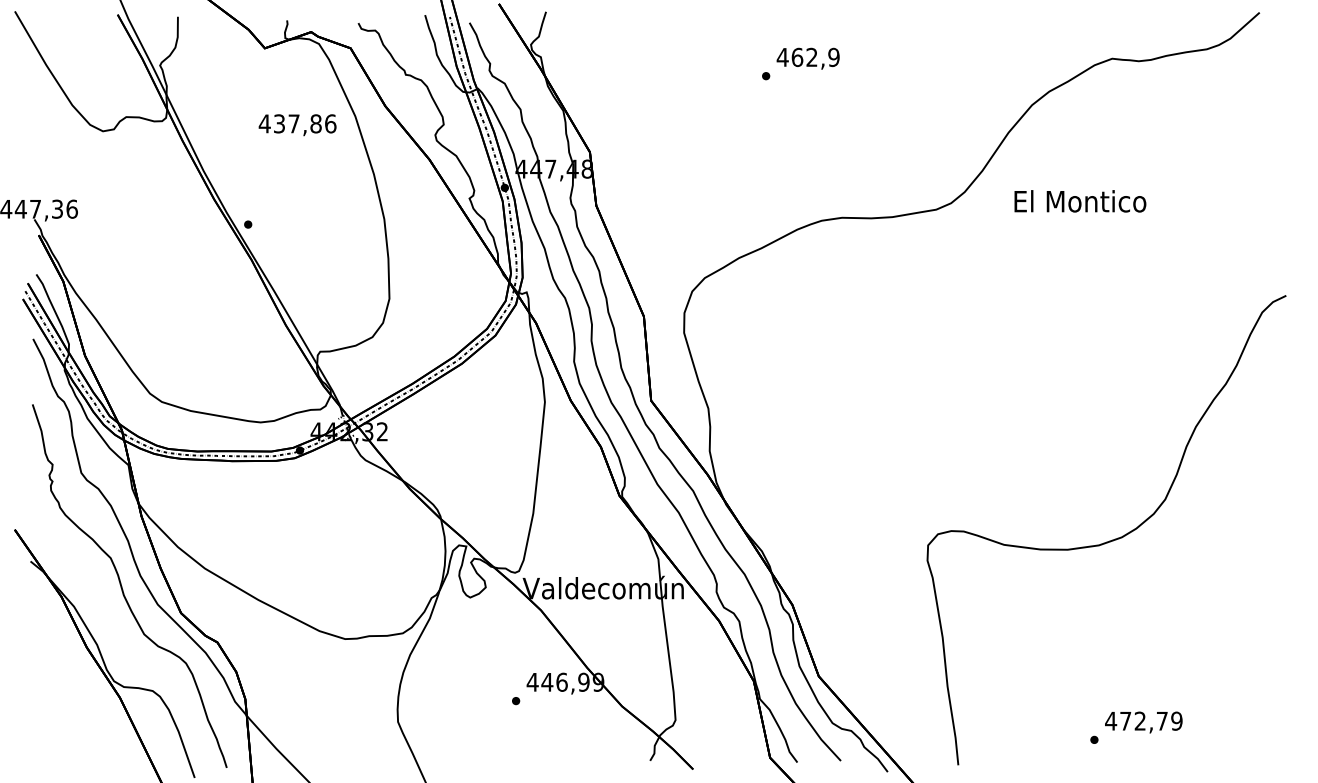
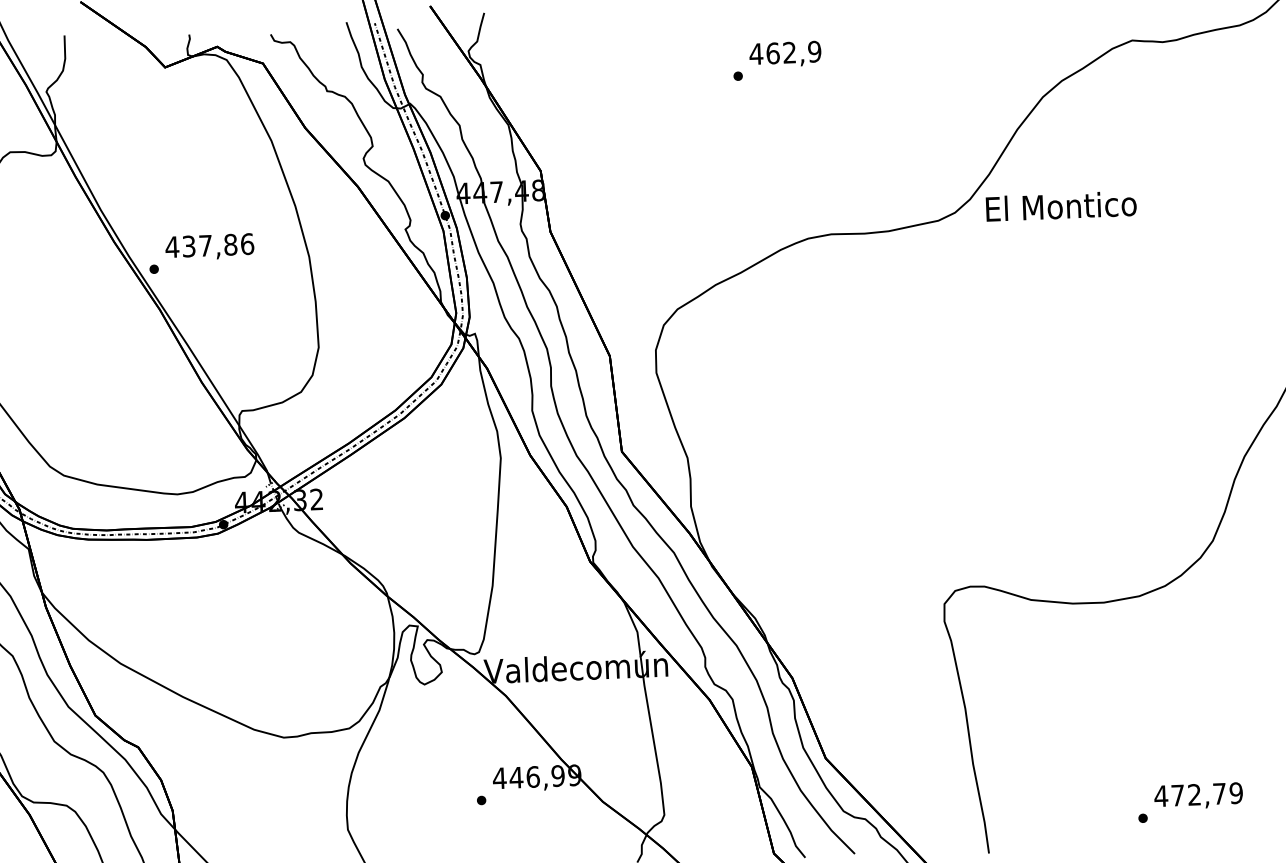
text: (297, 125) -> (209, 247), moved
text: (1080, 201) -> (1061, 206), moved

